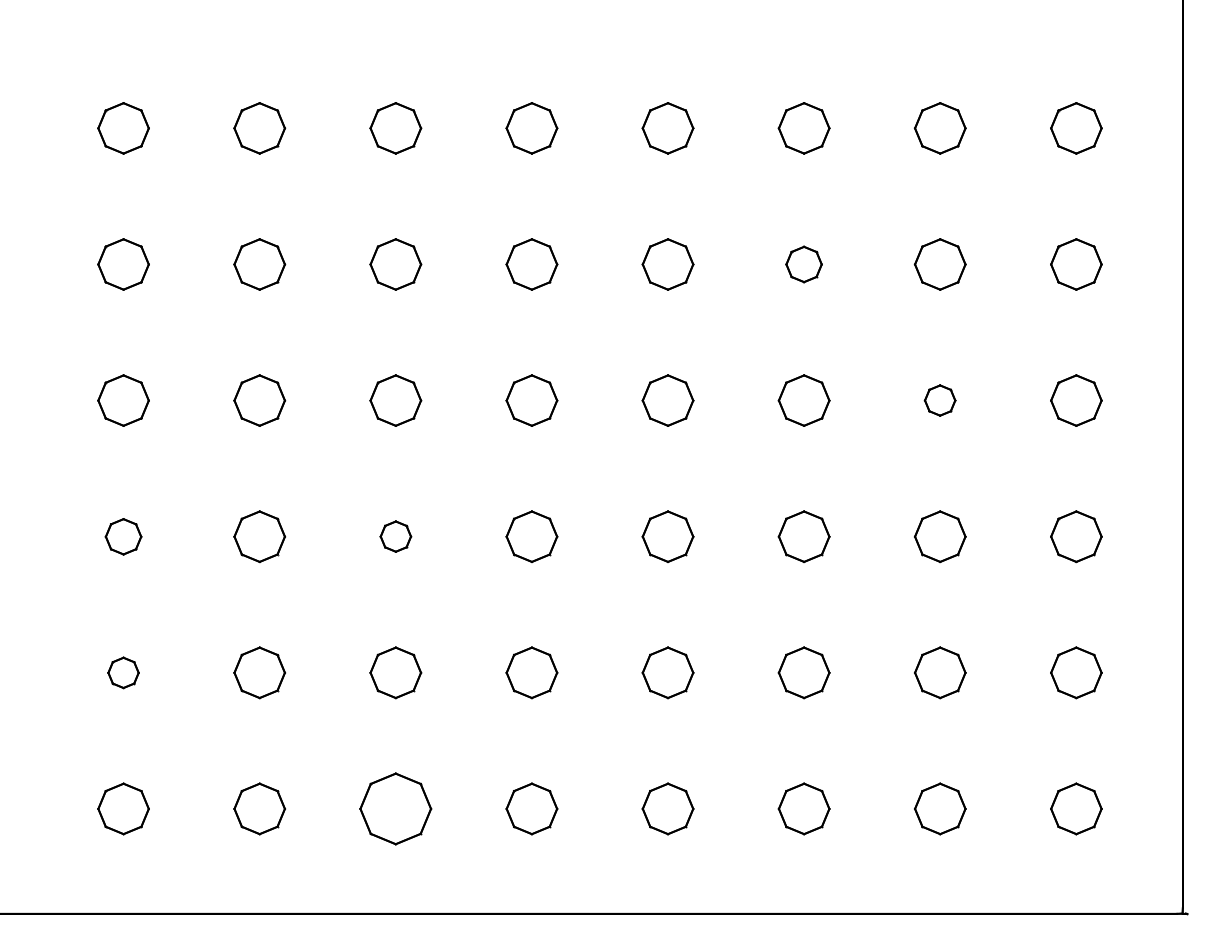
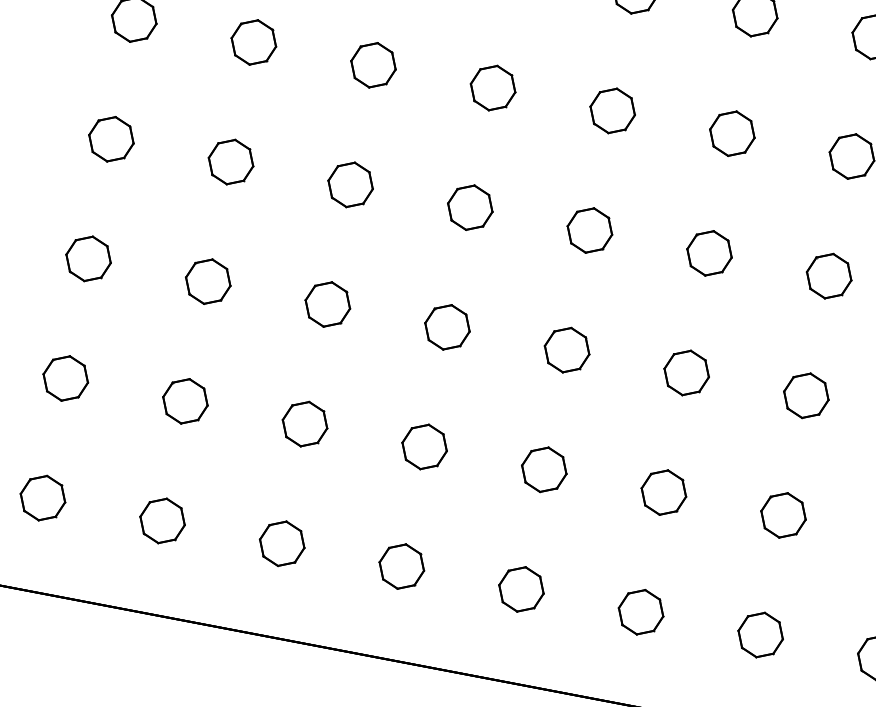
part: (803, 264) -> (731, 133), size x1.43
part: (939, 400) -> (828, 275), size x1.67
part: (123, 536) -> (88, 258), size x1.43
part: (395, 536) -> (327, 304), size x1.67
part: (123, 672) -> (65, 378), size x1.67
part: (395, 808) -> (282, 543), size x0.71

